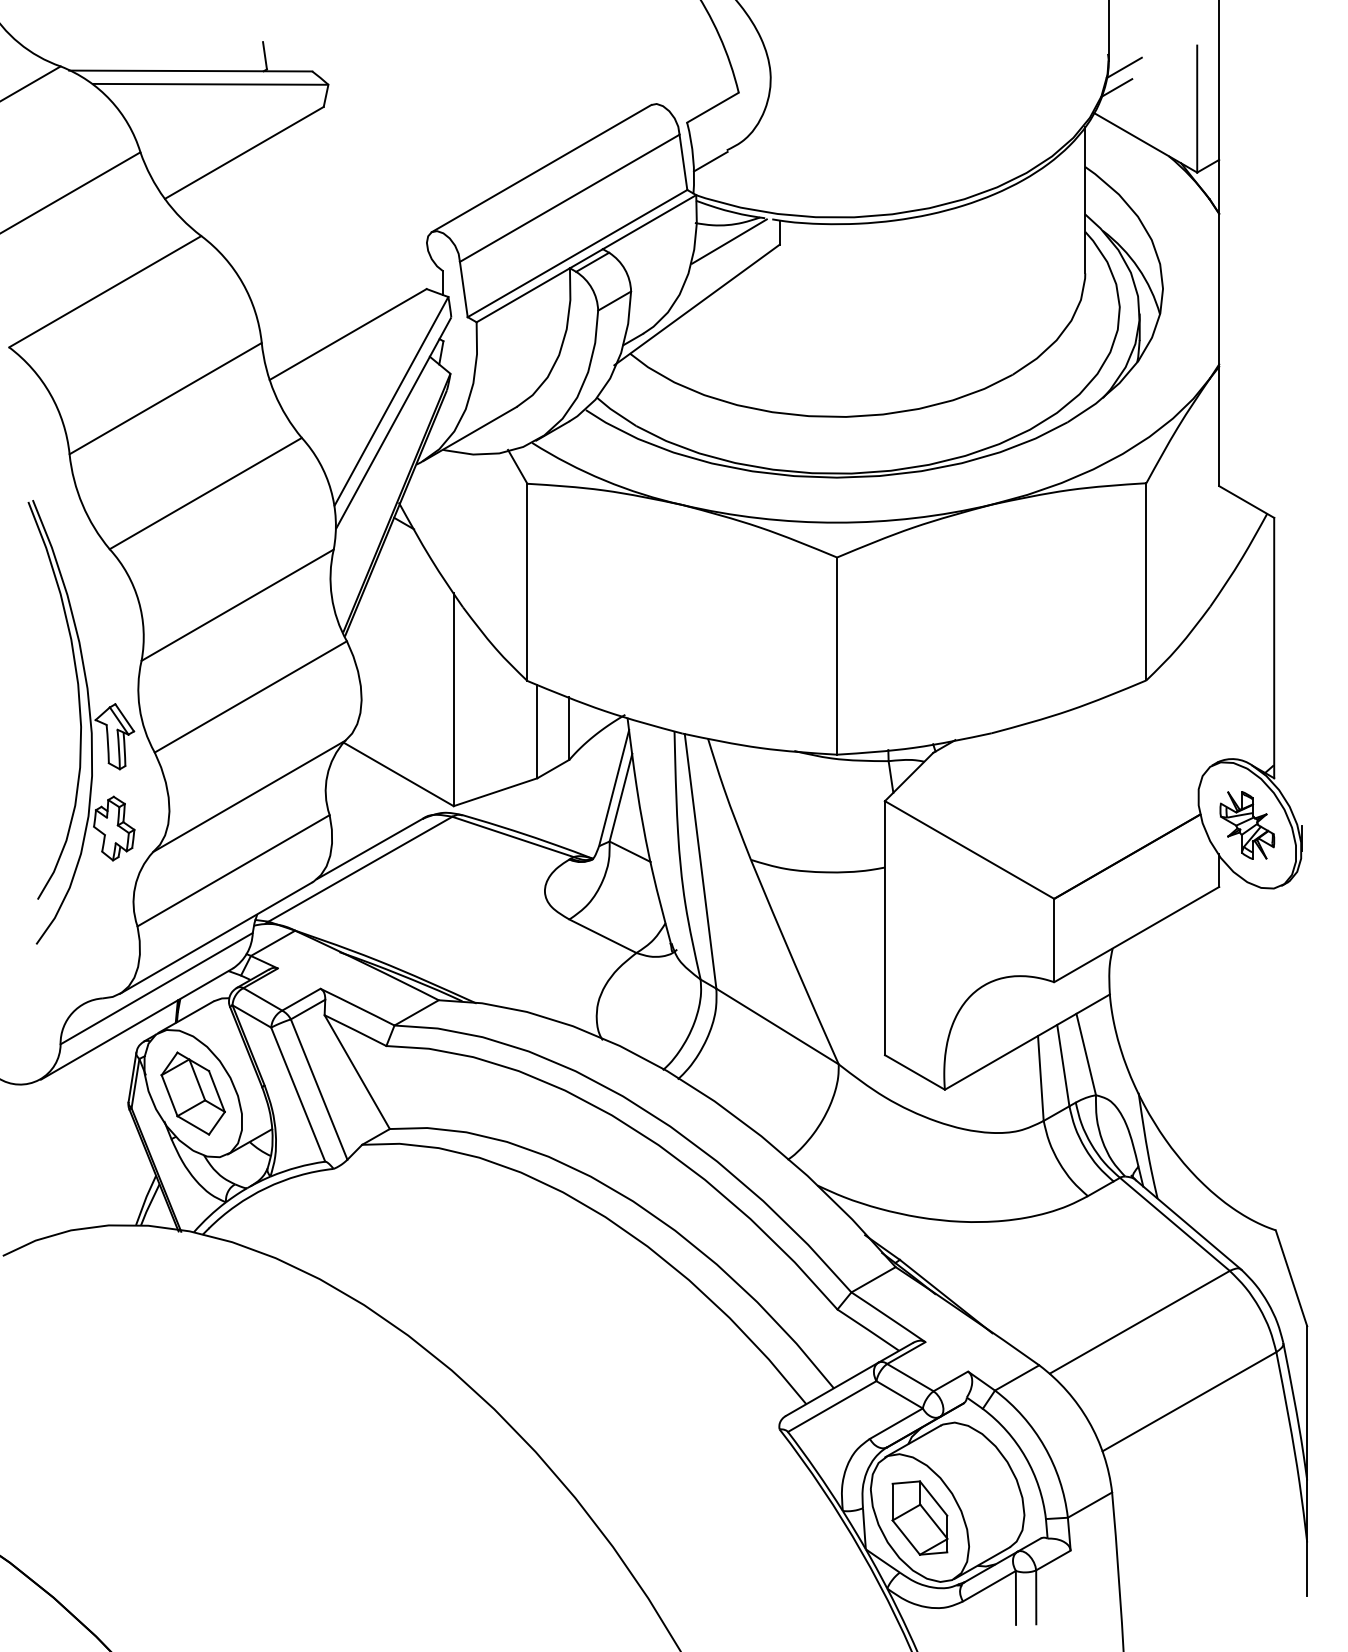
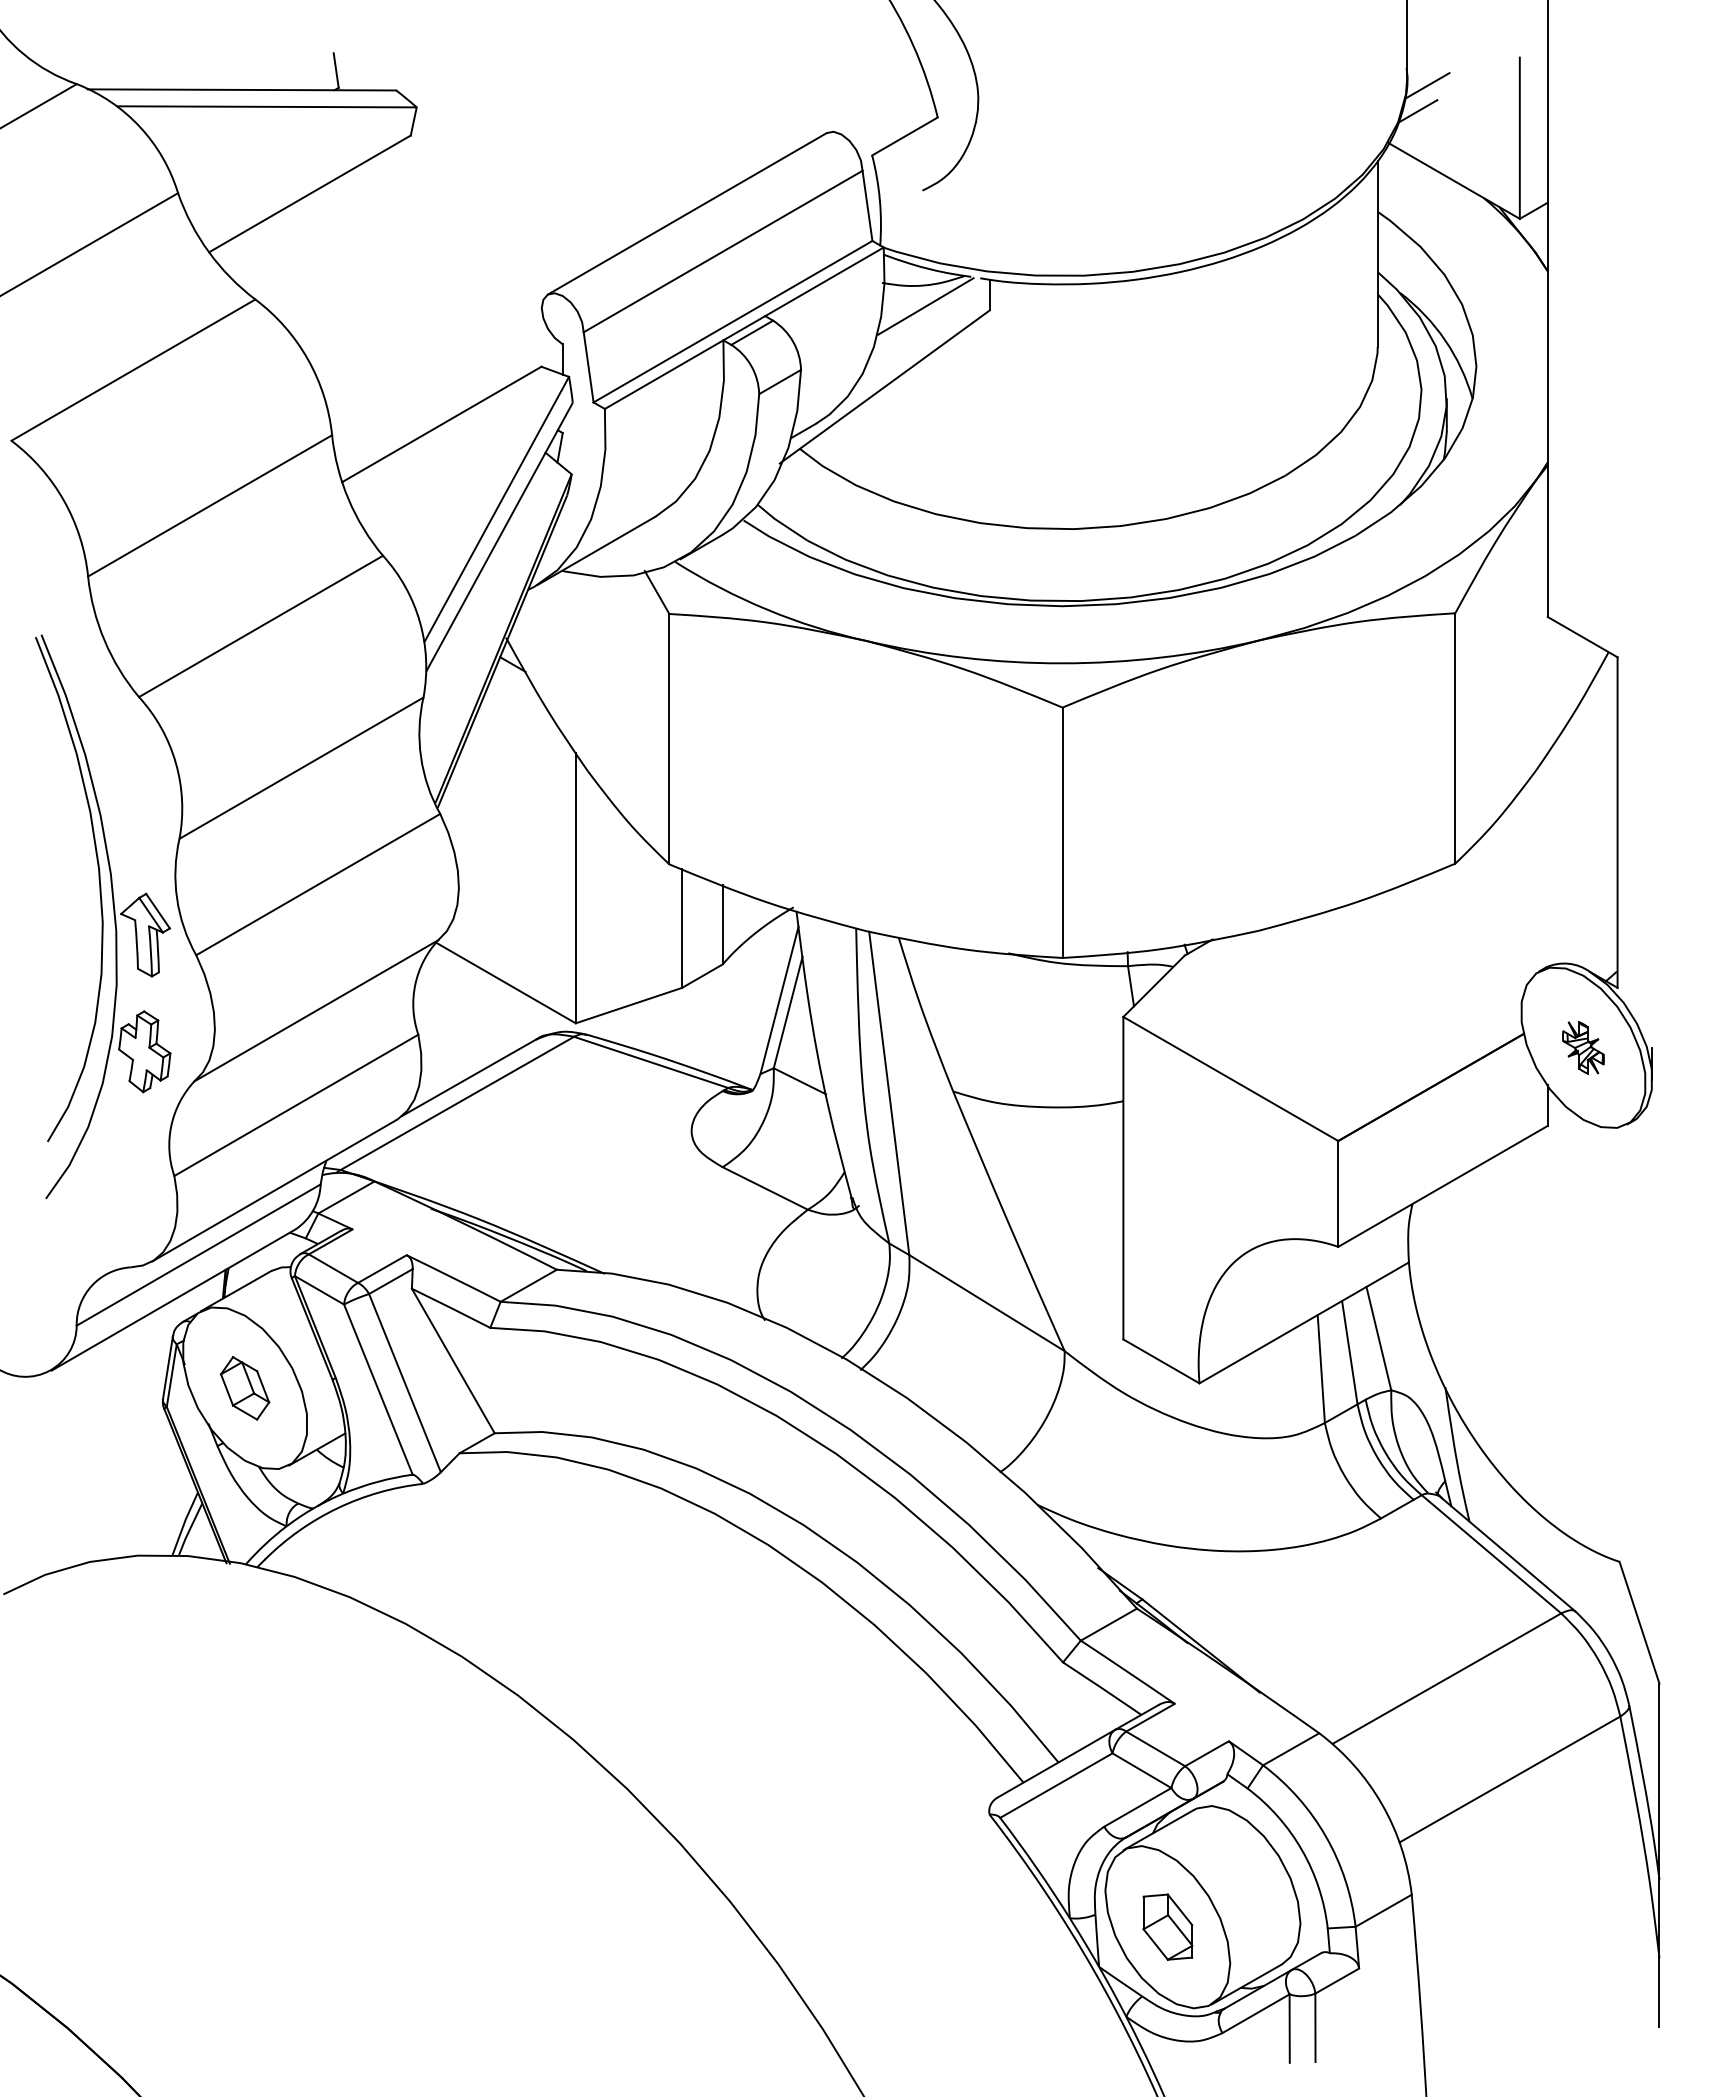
line: (710, 161) -> (901, 204), removed
part: (1247, 825) -> (1583, 1047), size x0.6
part: (192, 1093) -> (244, 1388), size x0.6
part: (919, 1517) -> (1167, 1926), size x0.7

